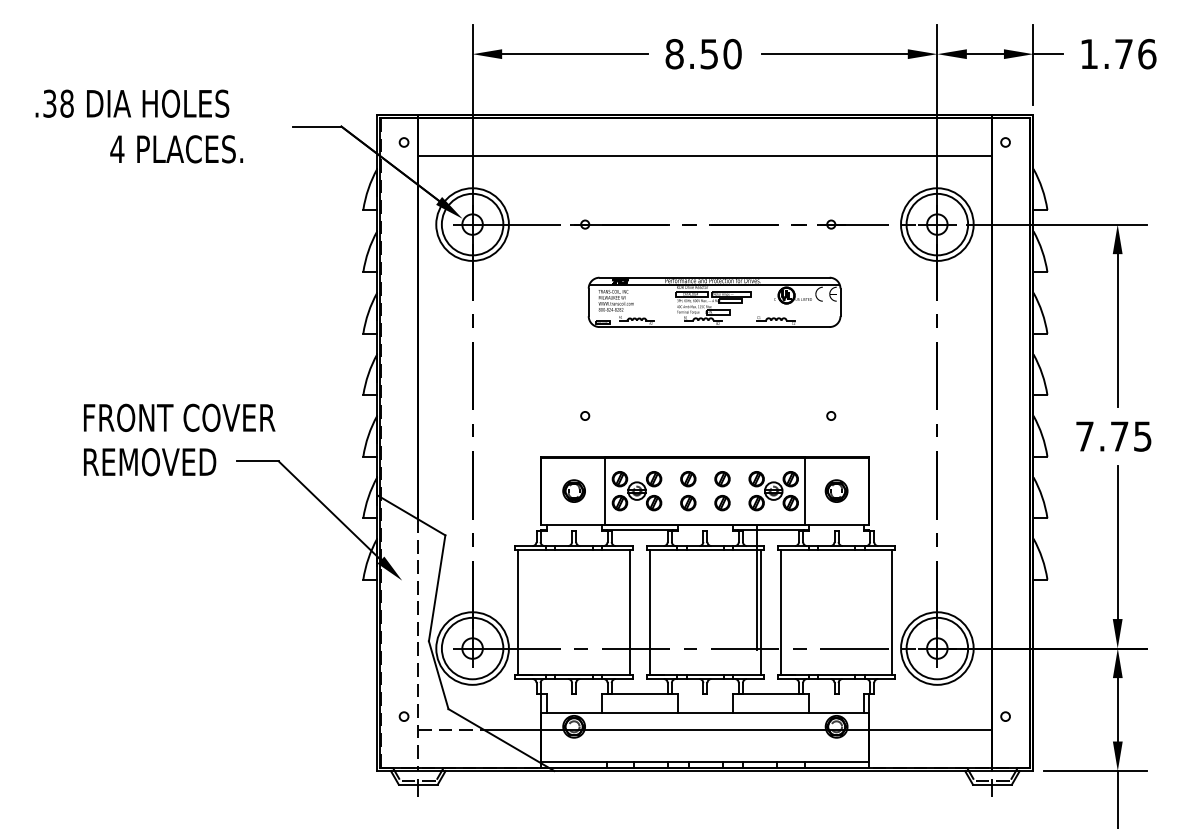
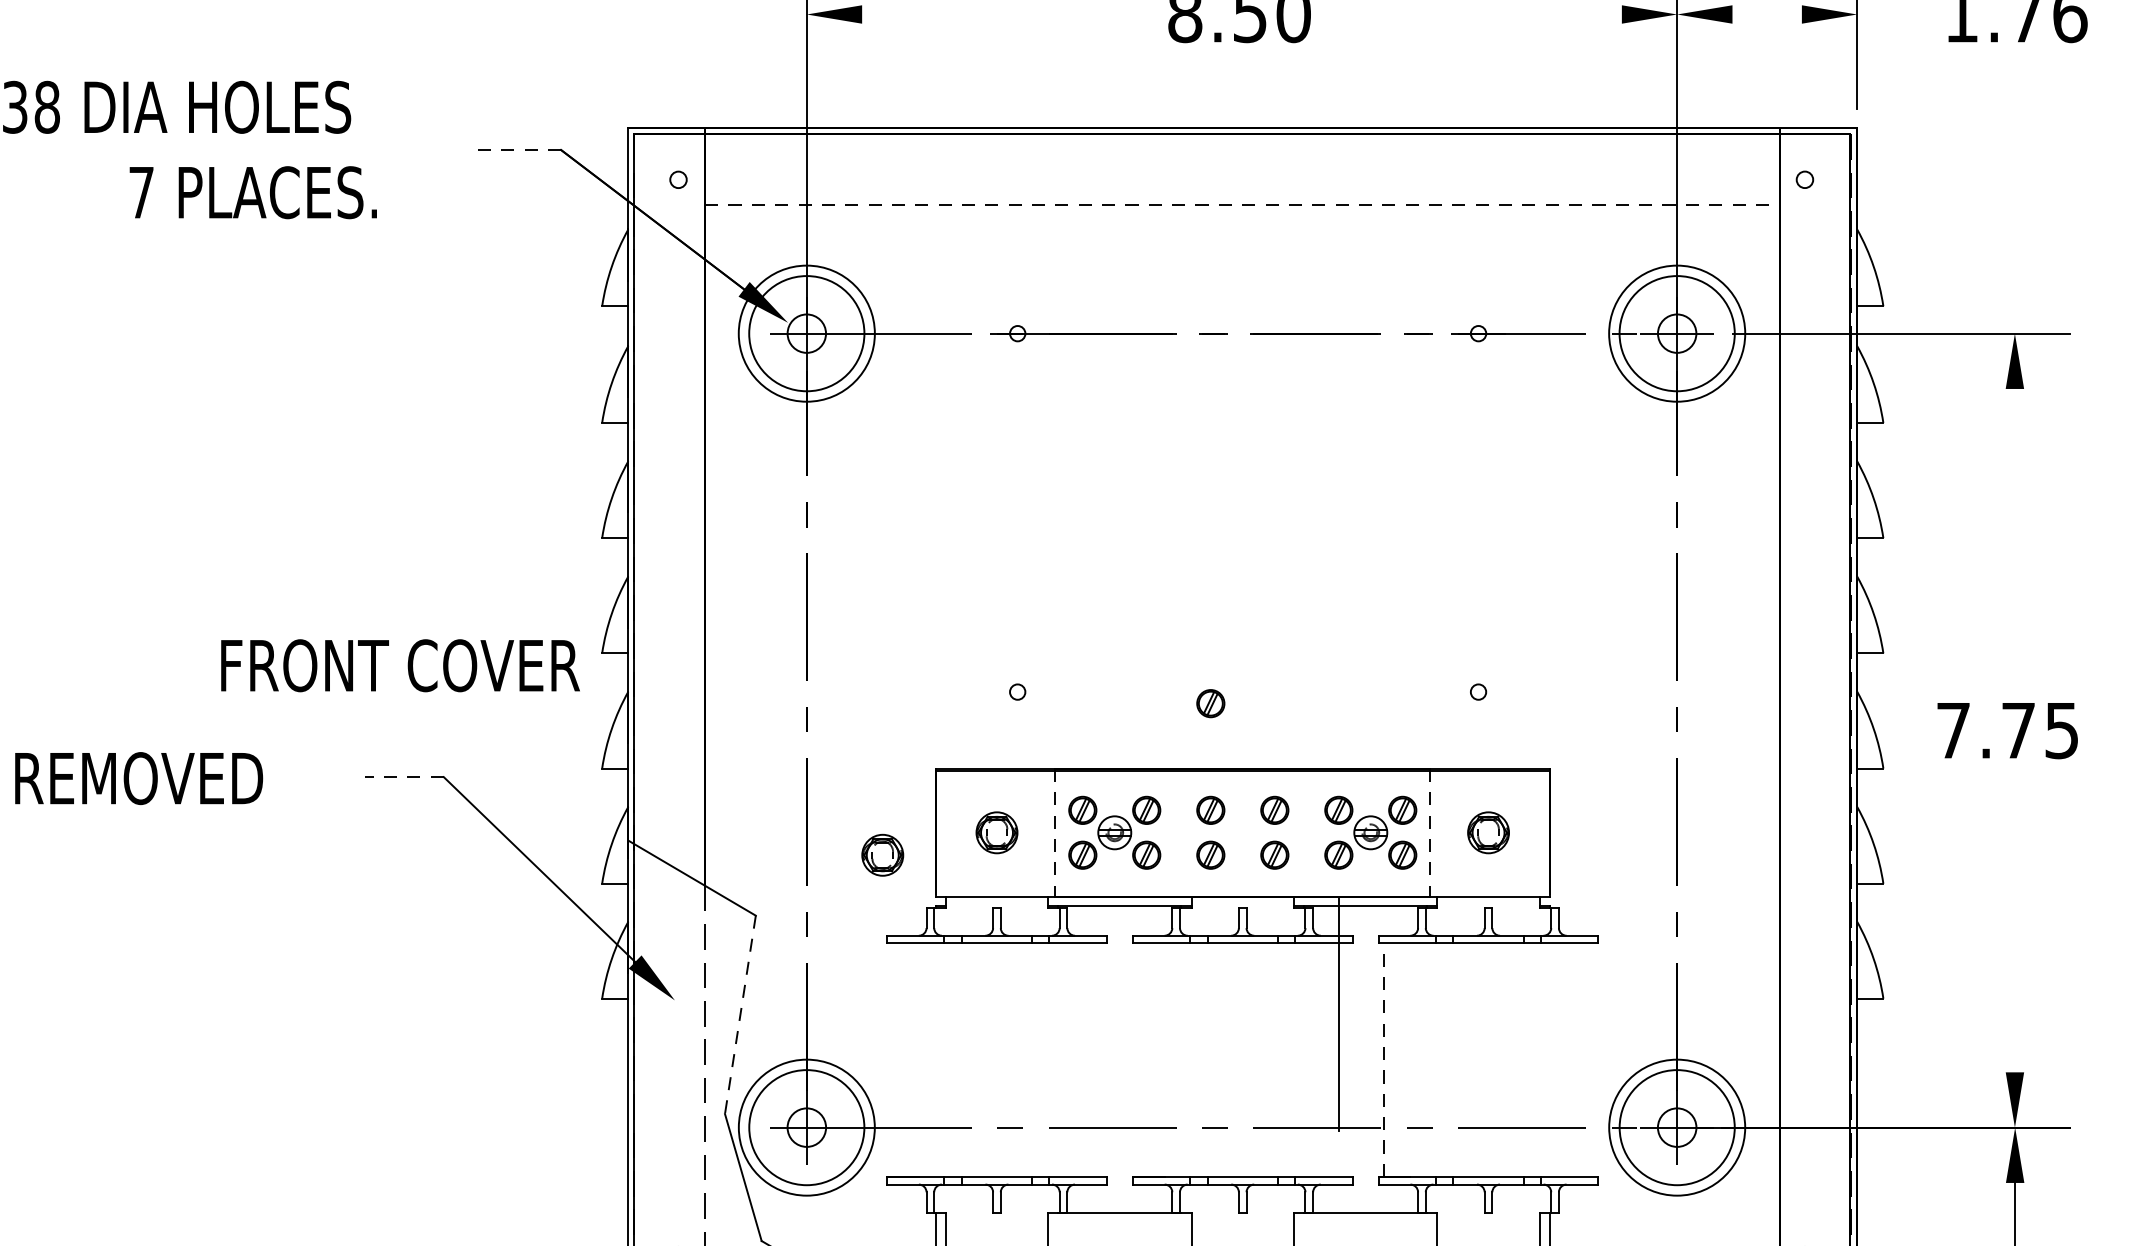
line: (575, 54) -> (999, 15), removed
line: (834, 54) -> (1484, 15), removed
line: (984, 54) -> (1765, 15), removed
line: (1047, 54) -> (1883, 15), removed
line: (316, 126) -> (514, 149), solid -> dashed
text: (117, 148) -> (141, 191), 4 -> 7
line: (705, 155) -> (1242, 204), solid -> dashed
part: (714, 301) -> (1259, 477), removed
line: (1117, 330) -> (2014, 531), removed
text: (179, 417) -> (400, 664), moved
part: (688, 422) -> (1211, 704), added
line: (257, 461) -> (403, 777), solid -> dashed
text: (150, 462) -> (139, 779), moved
line: (605, 491) -> (1055, 833), solid -> dashed
line: (805, 491) -> (1430, 833), solid -> dashed
part: (512, 502) -> (881, 854), added
line: (1117, 542) -> (2014, 929), removed
line: (437, 588) -> (741, 1015), solid -> dashed
line: (518, 612) -> (892, 1060), removed
line: (629, 612) -> (1100, 1060), removed
line: (649, 612) -> (1138, 1060), removed
line: (761, 612) -> (1347, 1060), removed
line: (780, 612) -> (1383, 1060), solid -> dashed
line: (892, 612) -> (1593, 1060), removed

